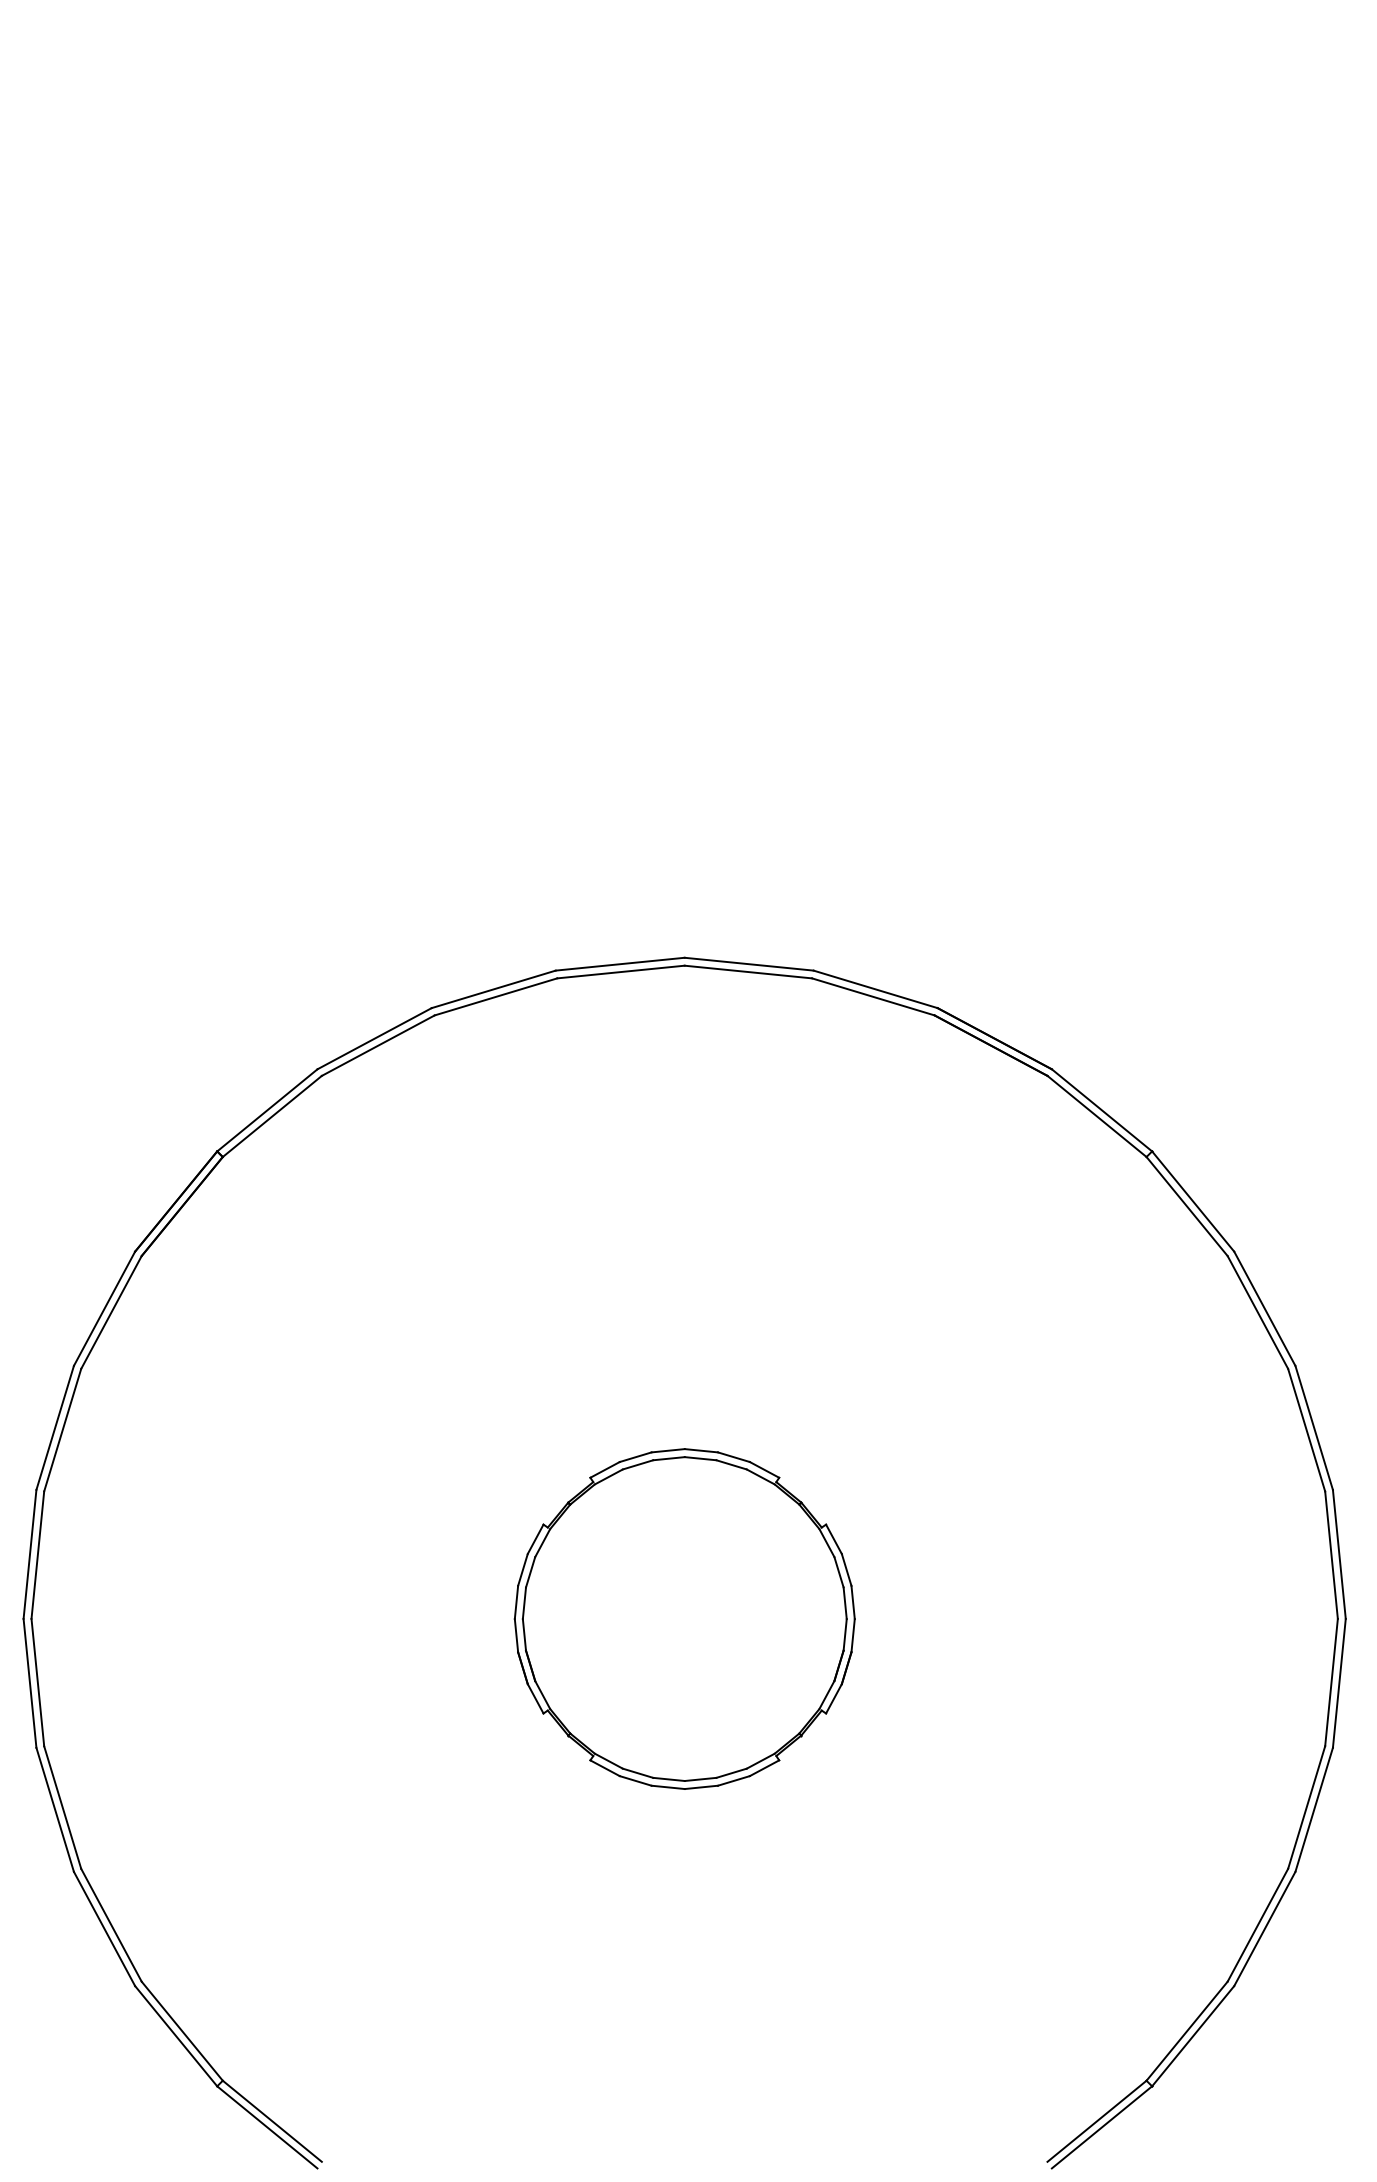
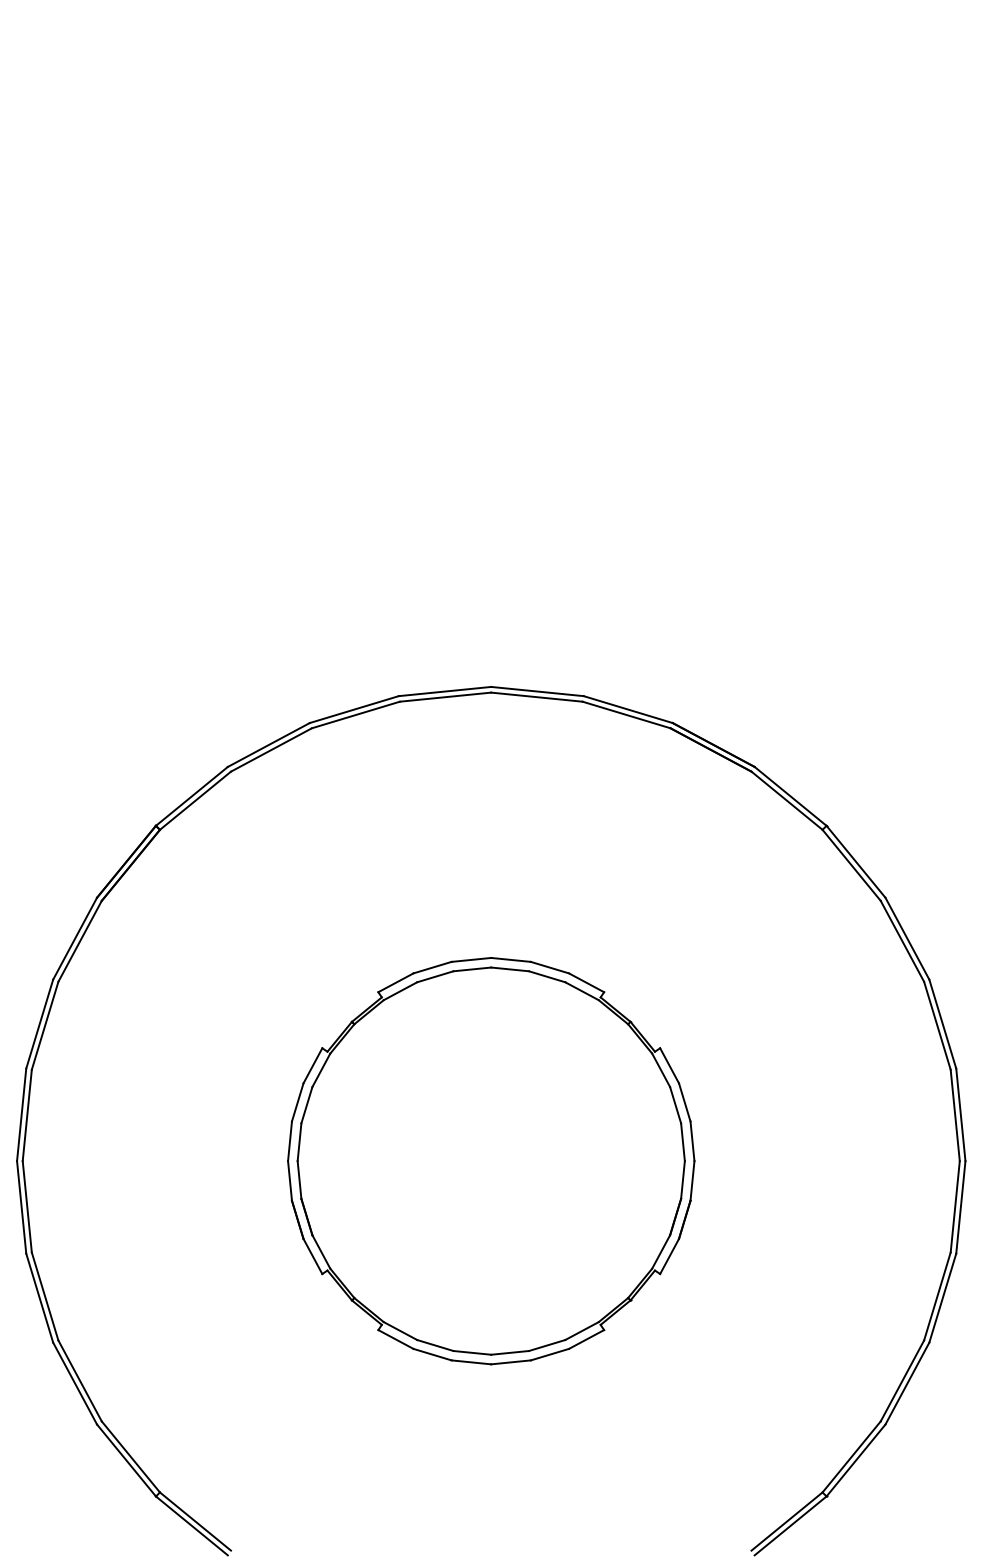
part: (685, 1619) -> (491, 1161), size x1.67

